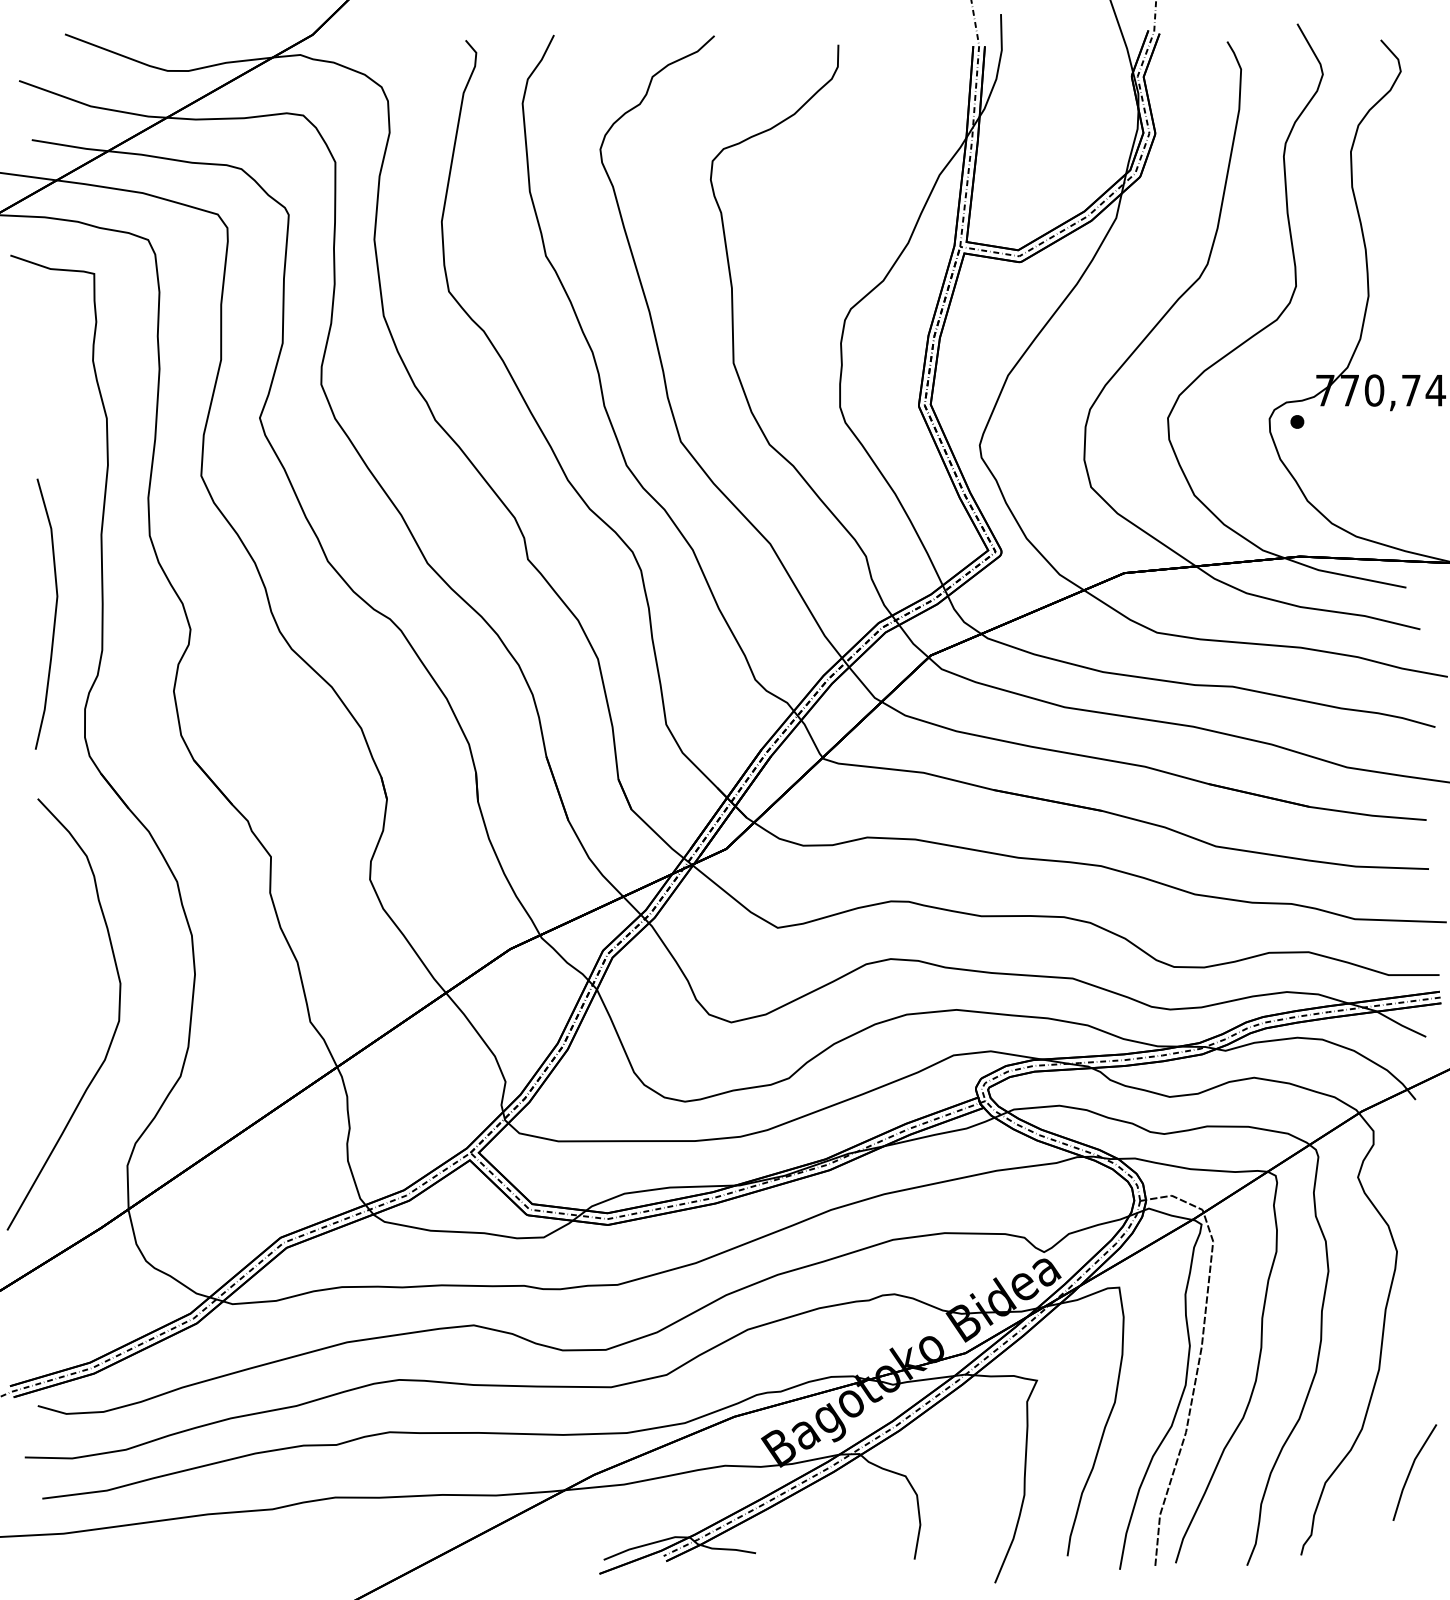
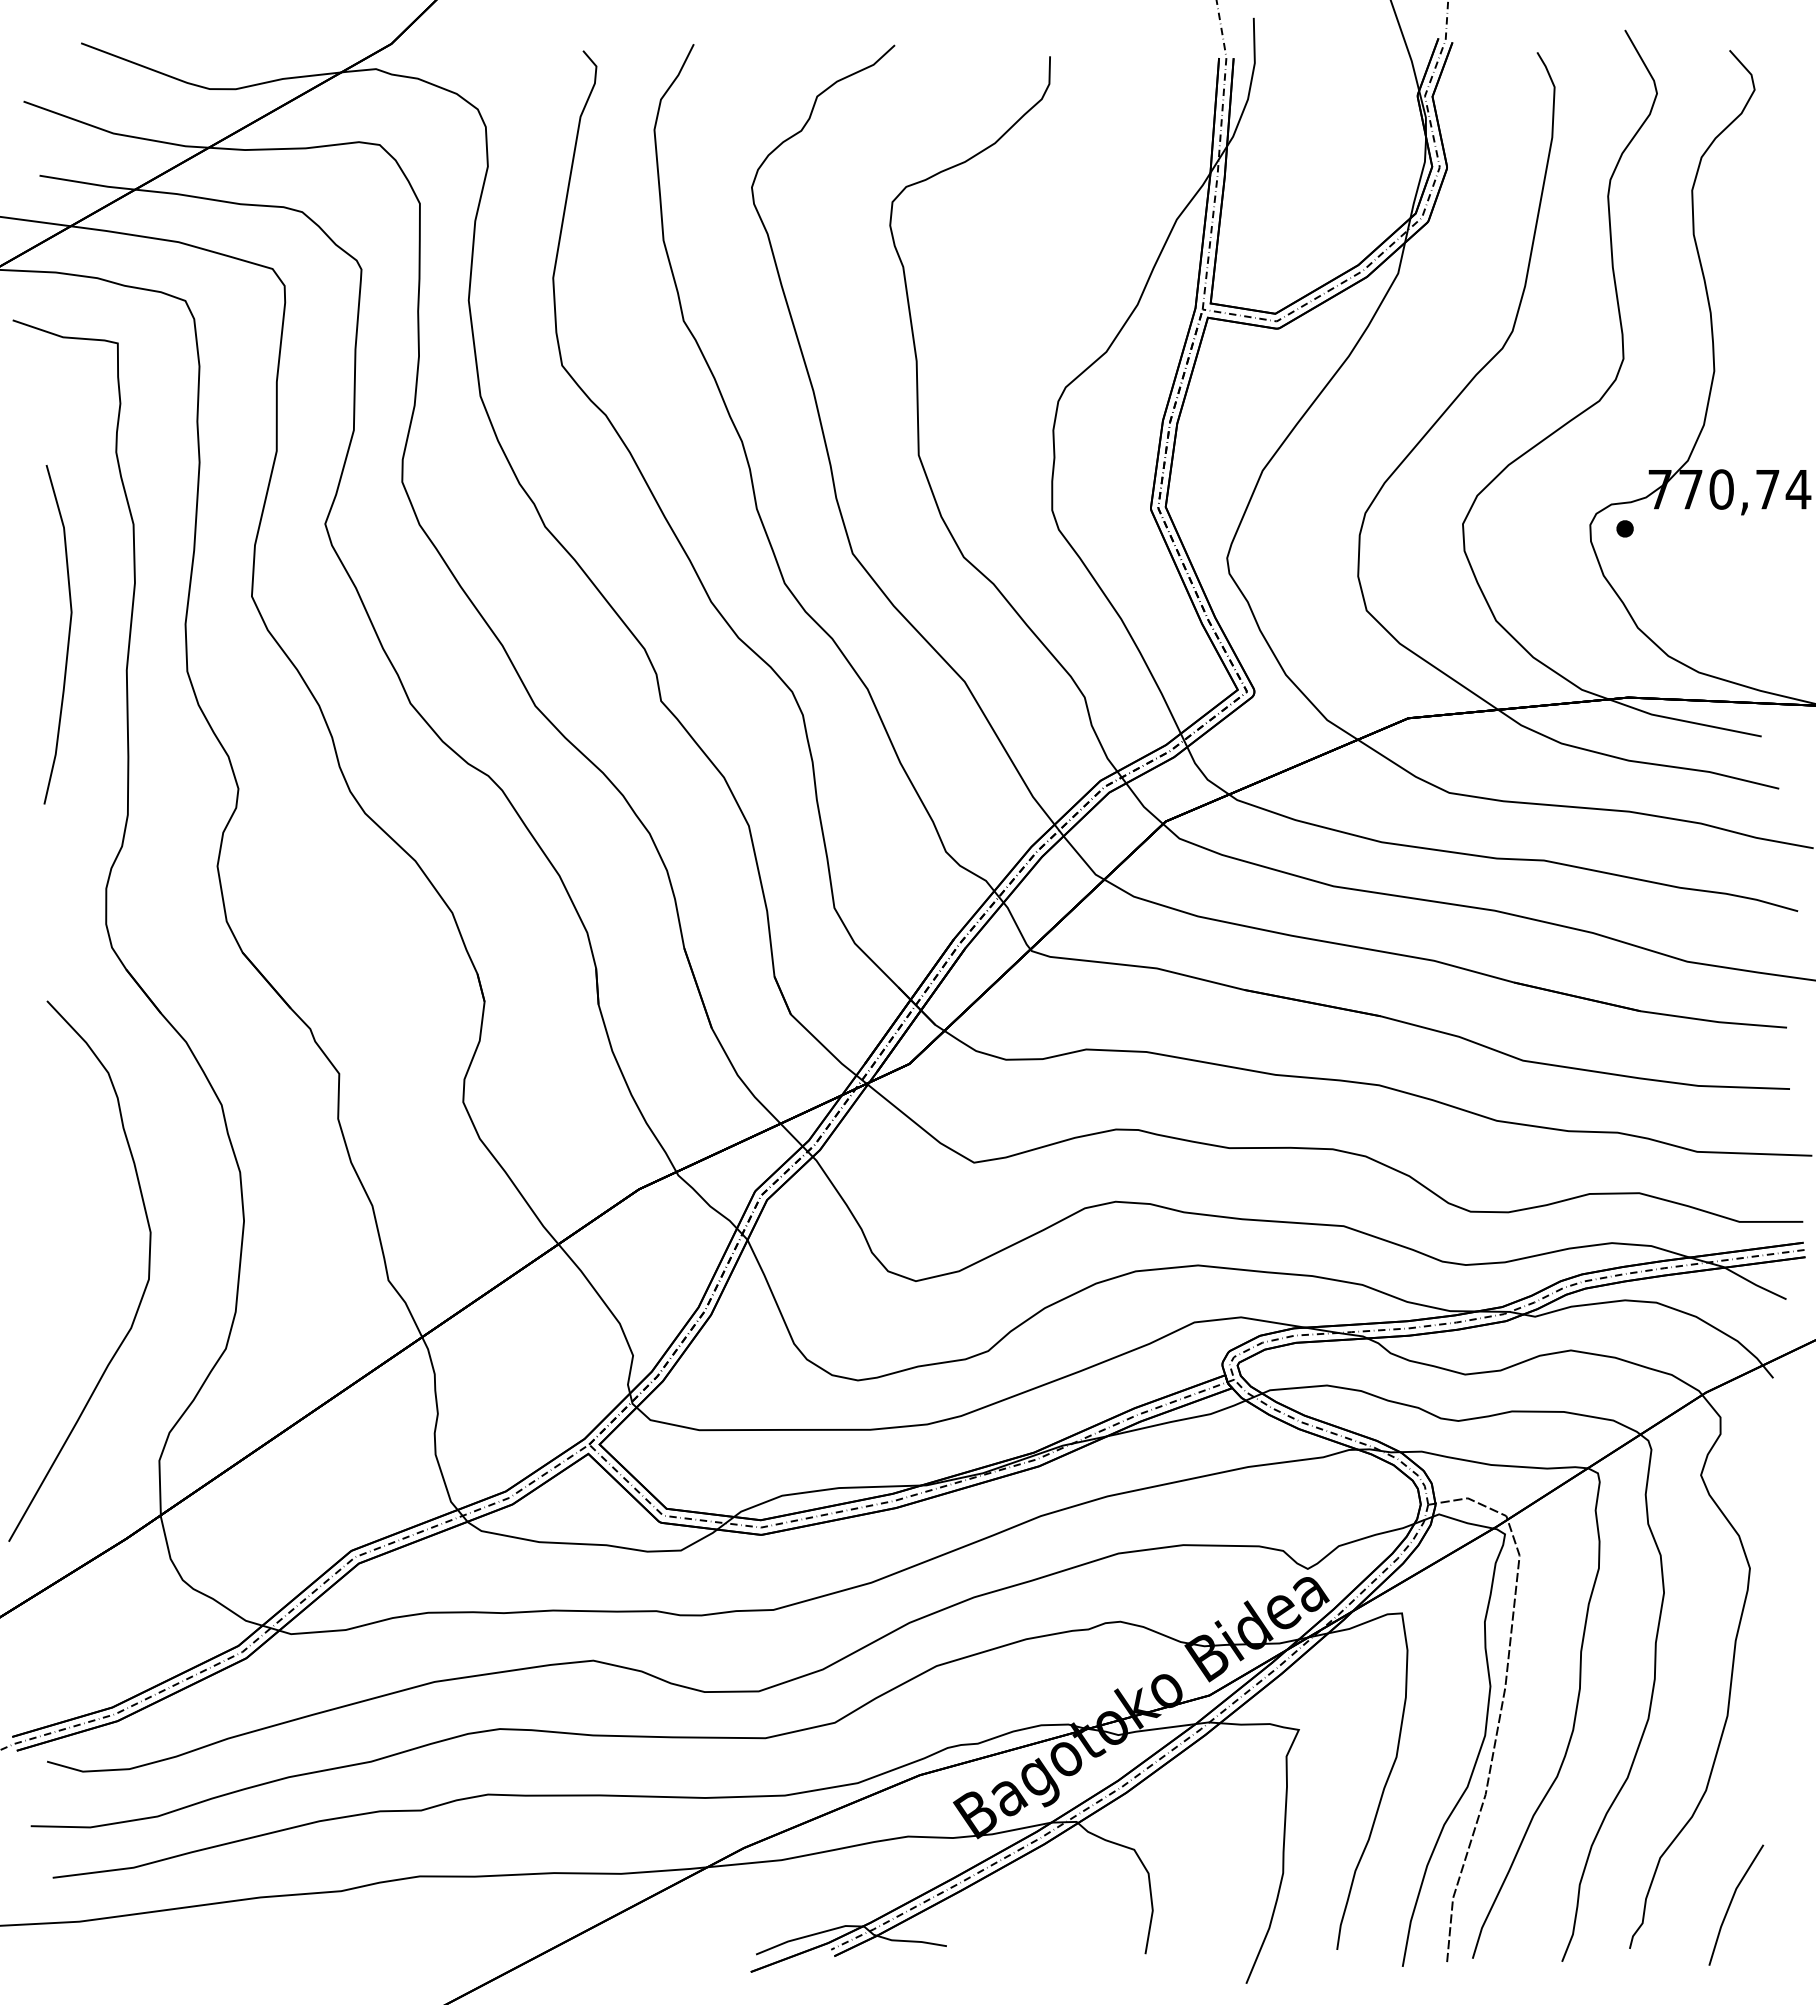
curve: (54, 614) -> (68, 634), moved
line: (1411, 1469) -> (1732, 1901), moved

